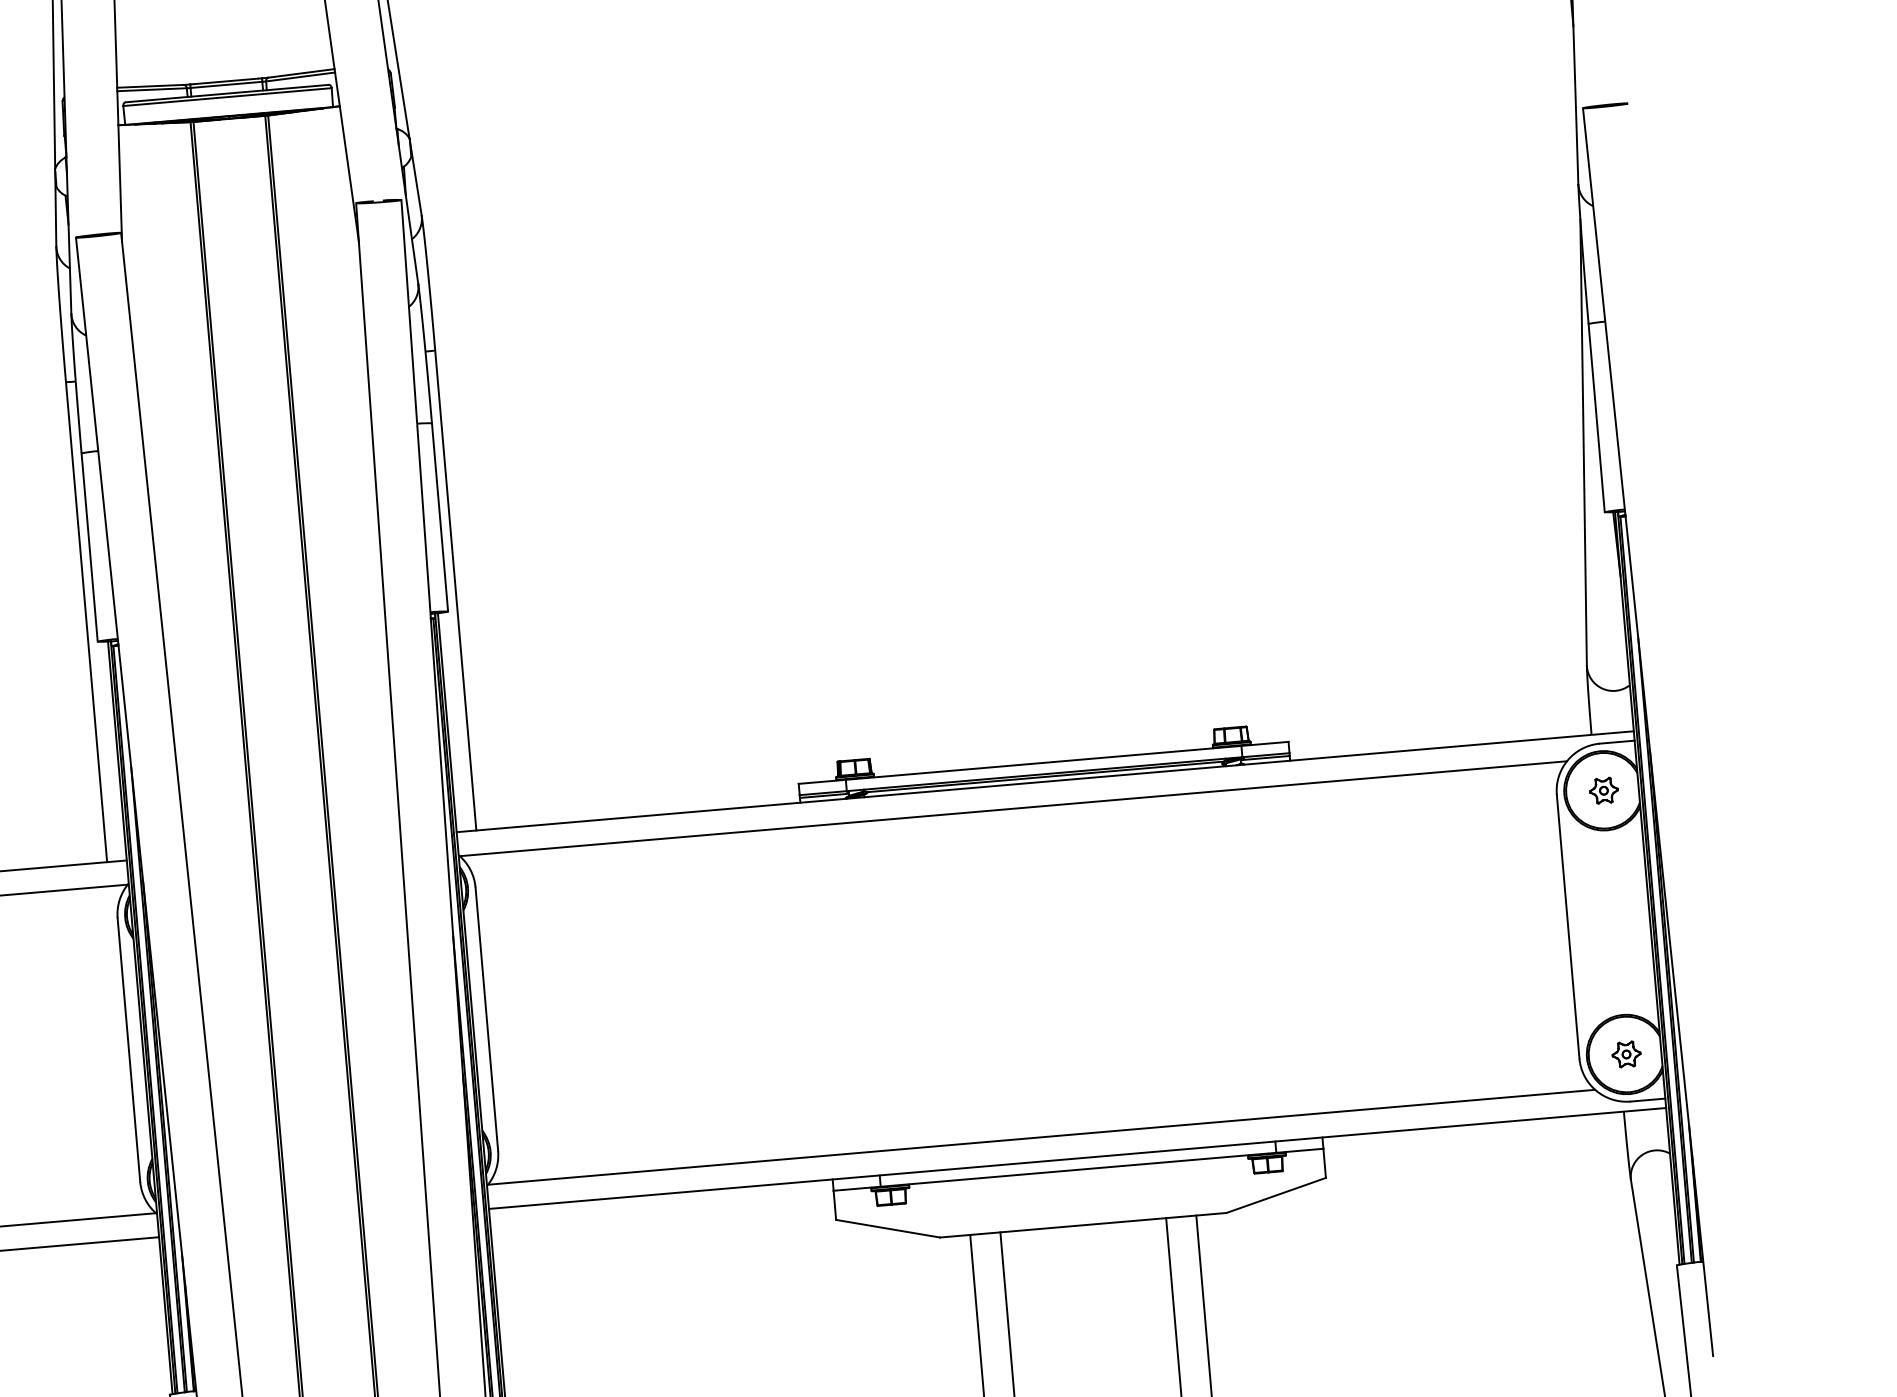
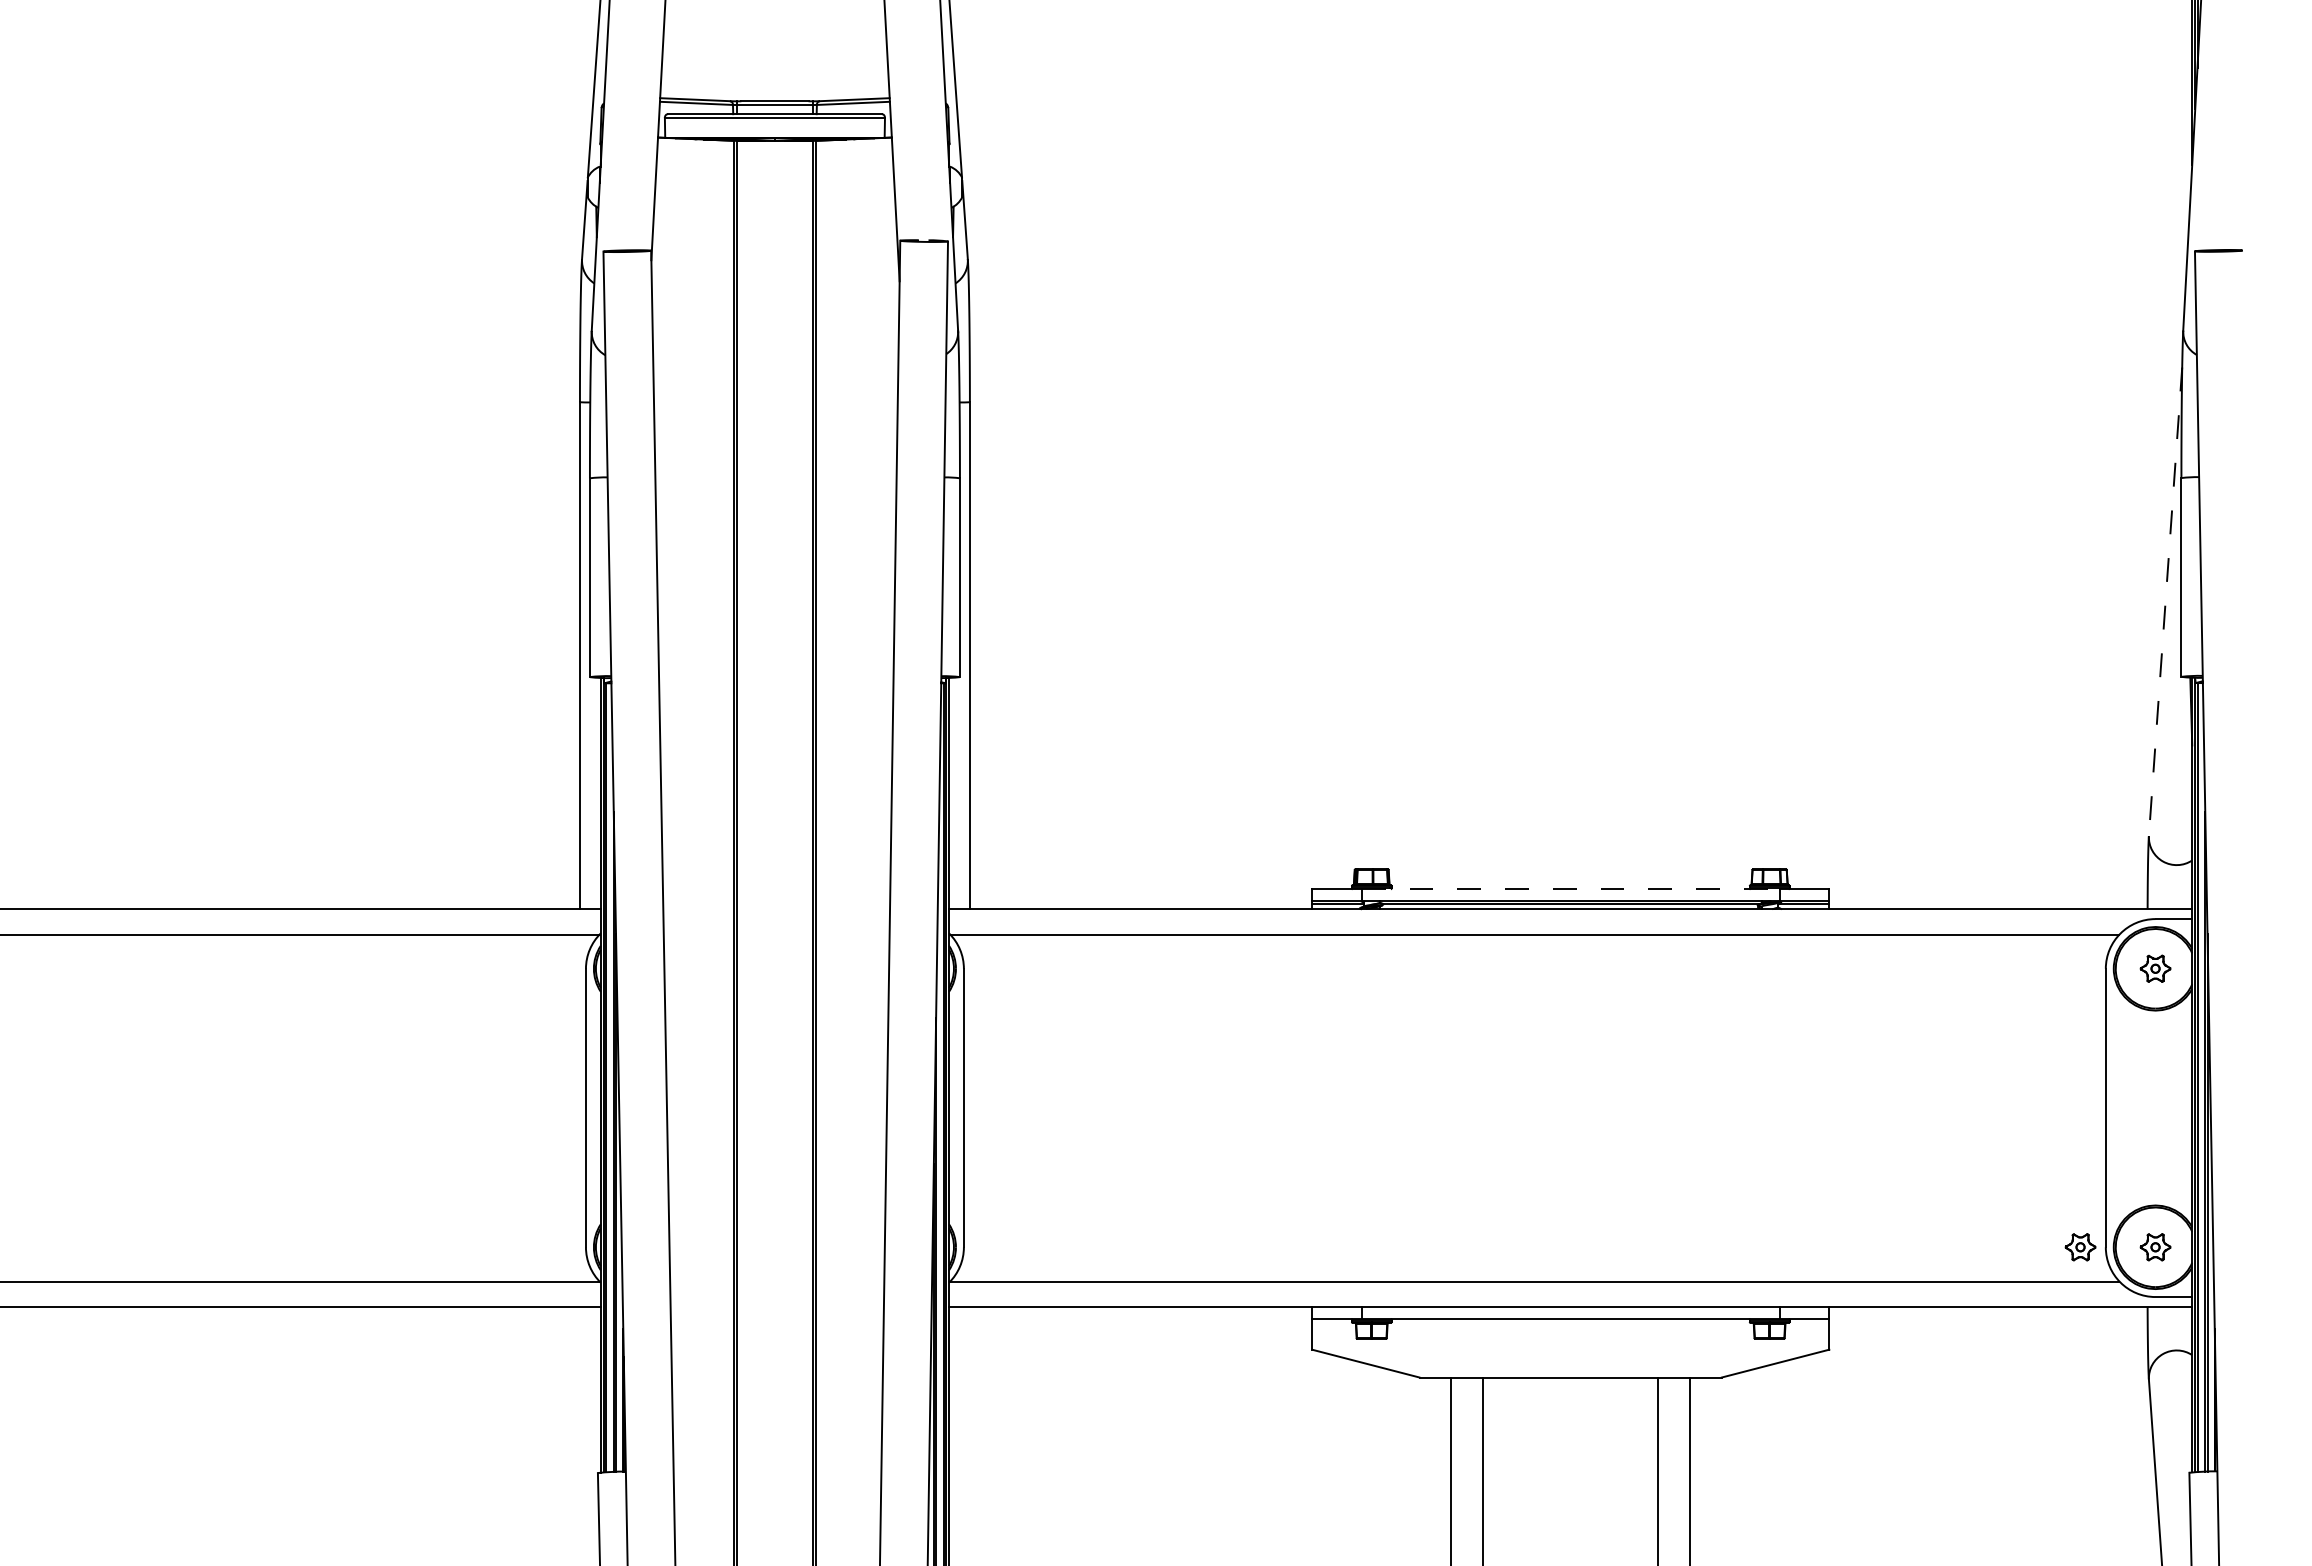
line: (1583, 442) -> (2165, 601), solid -> dashed
line: (1043, 763) -> (1570, 889), solid -> dashed
part: (1555, 1060) -> (2080, 1247), added

